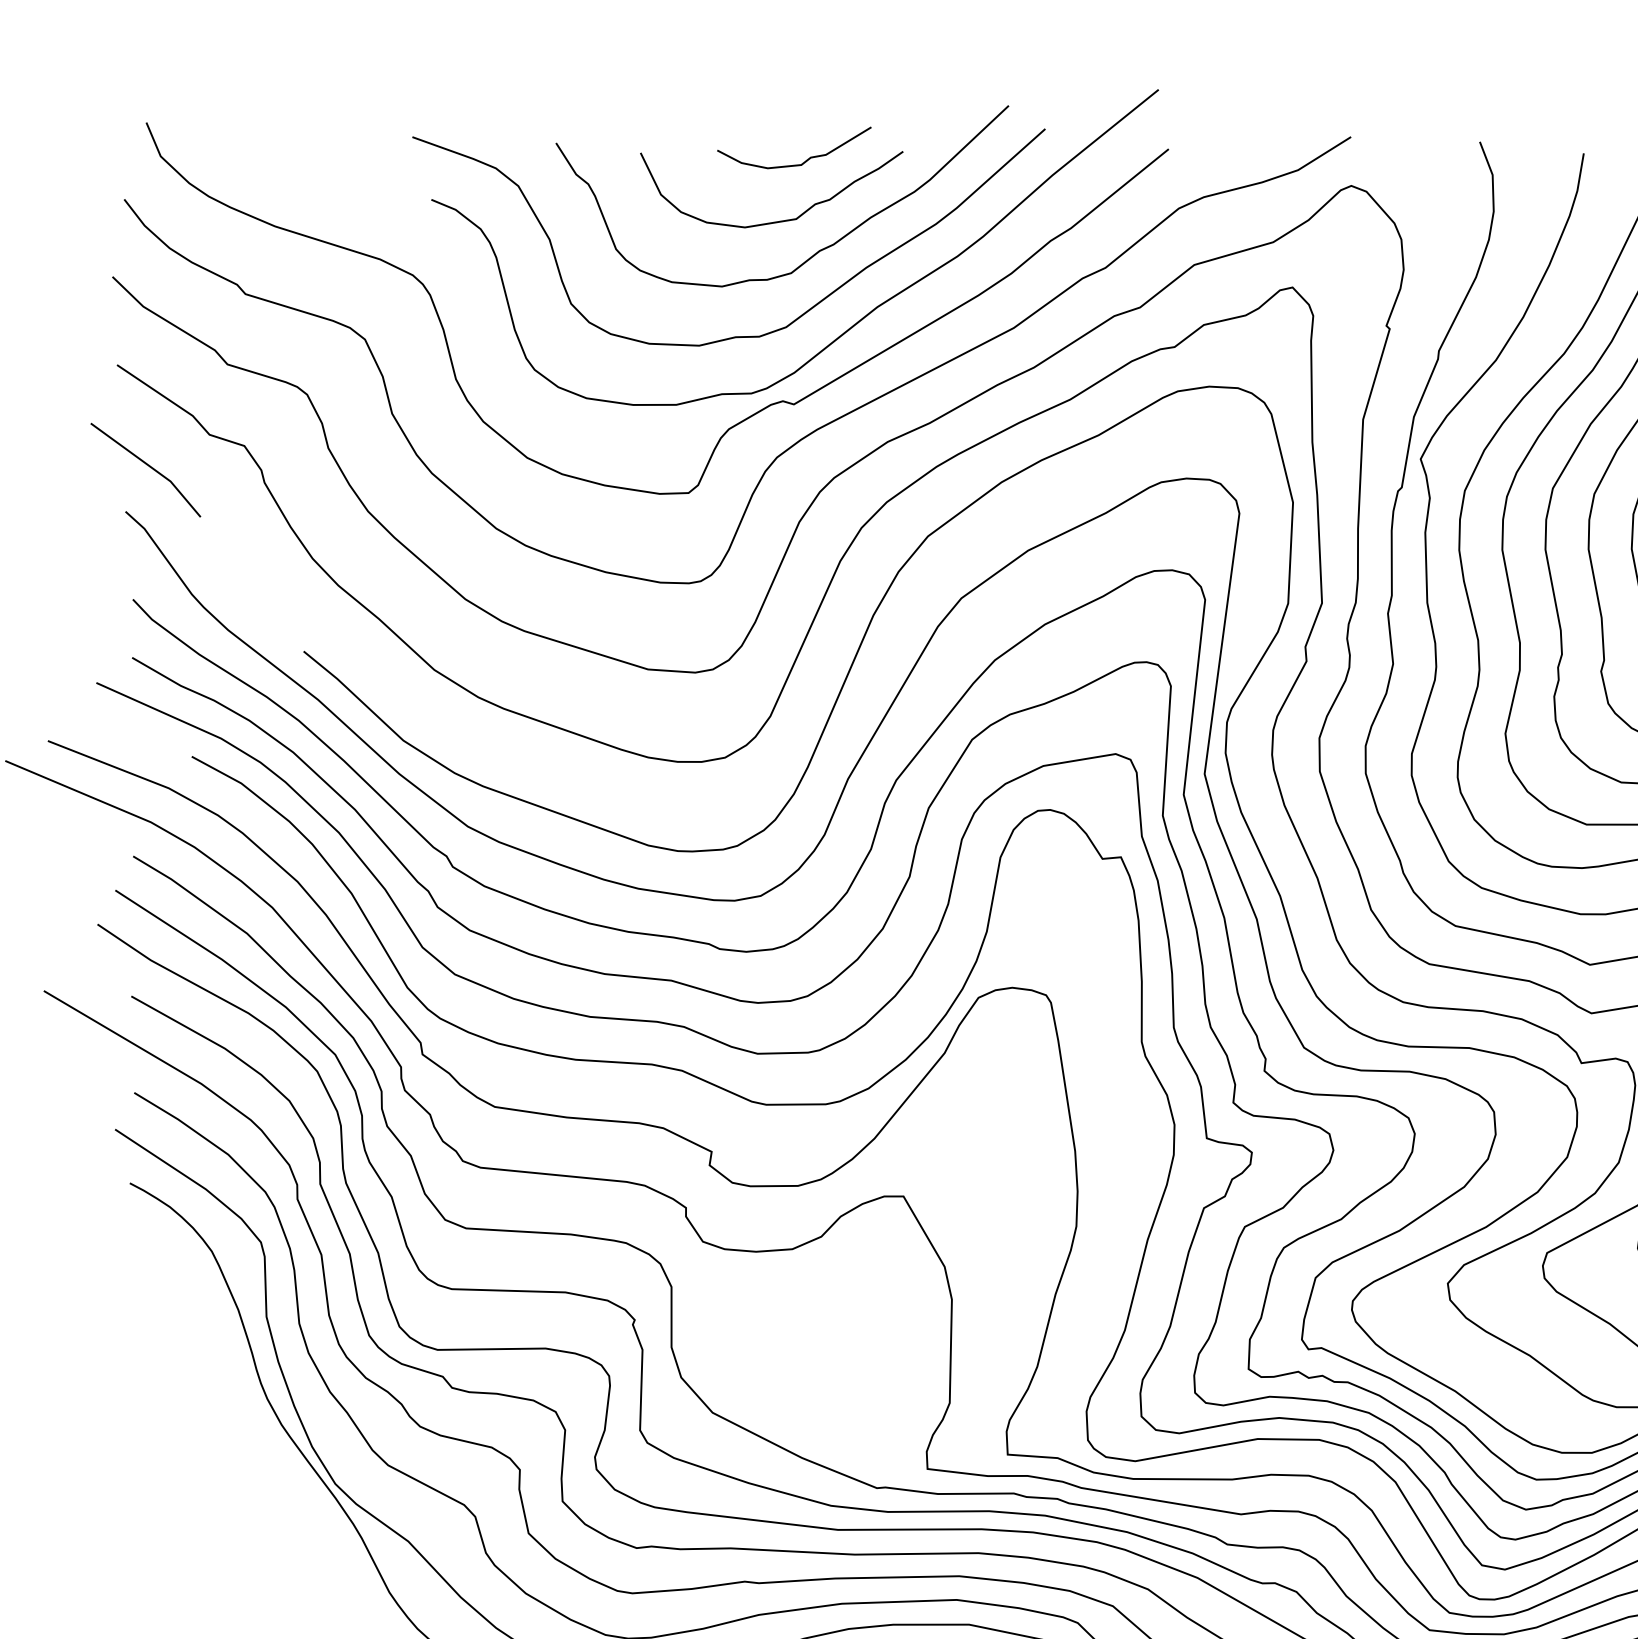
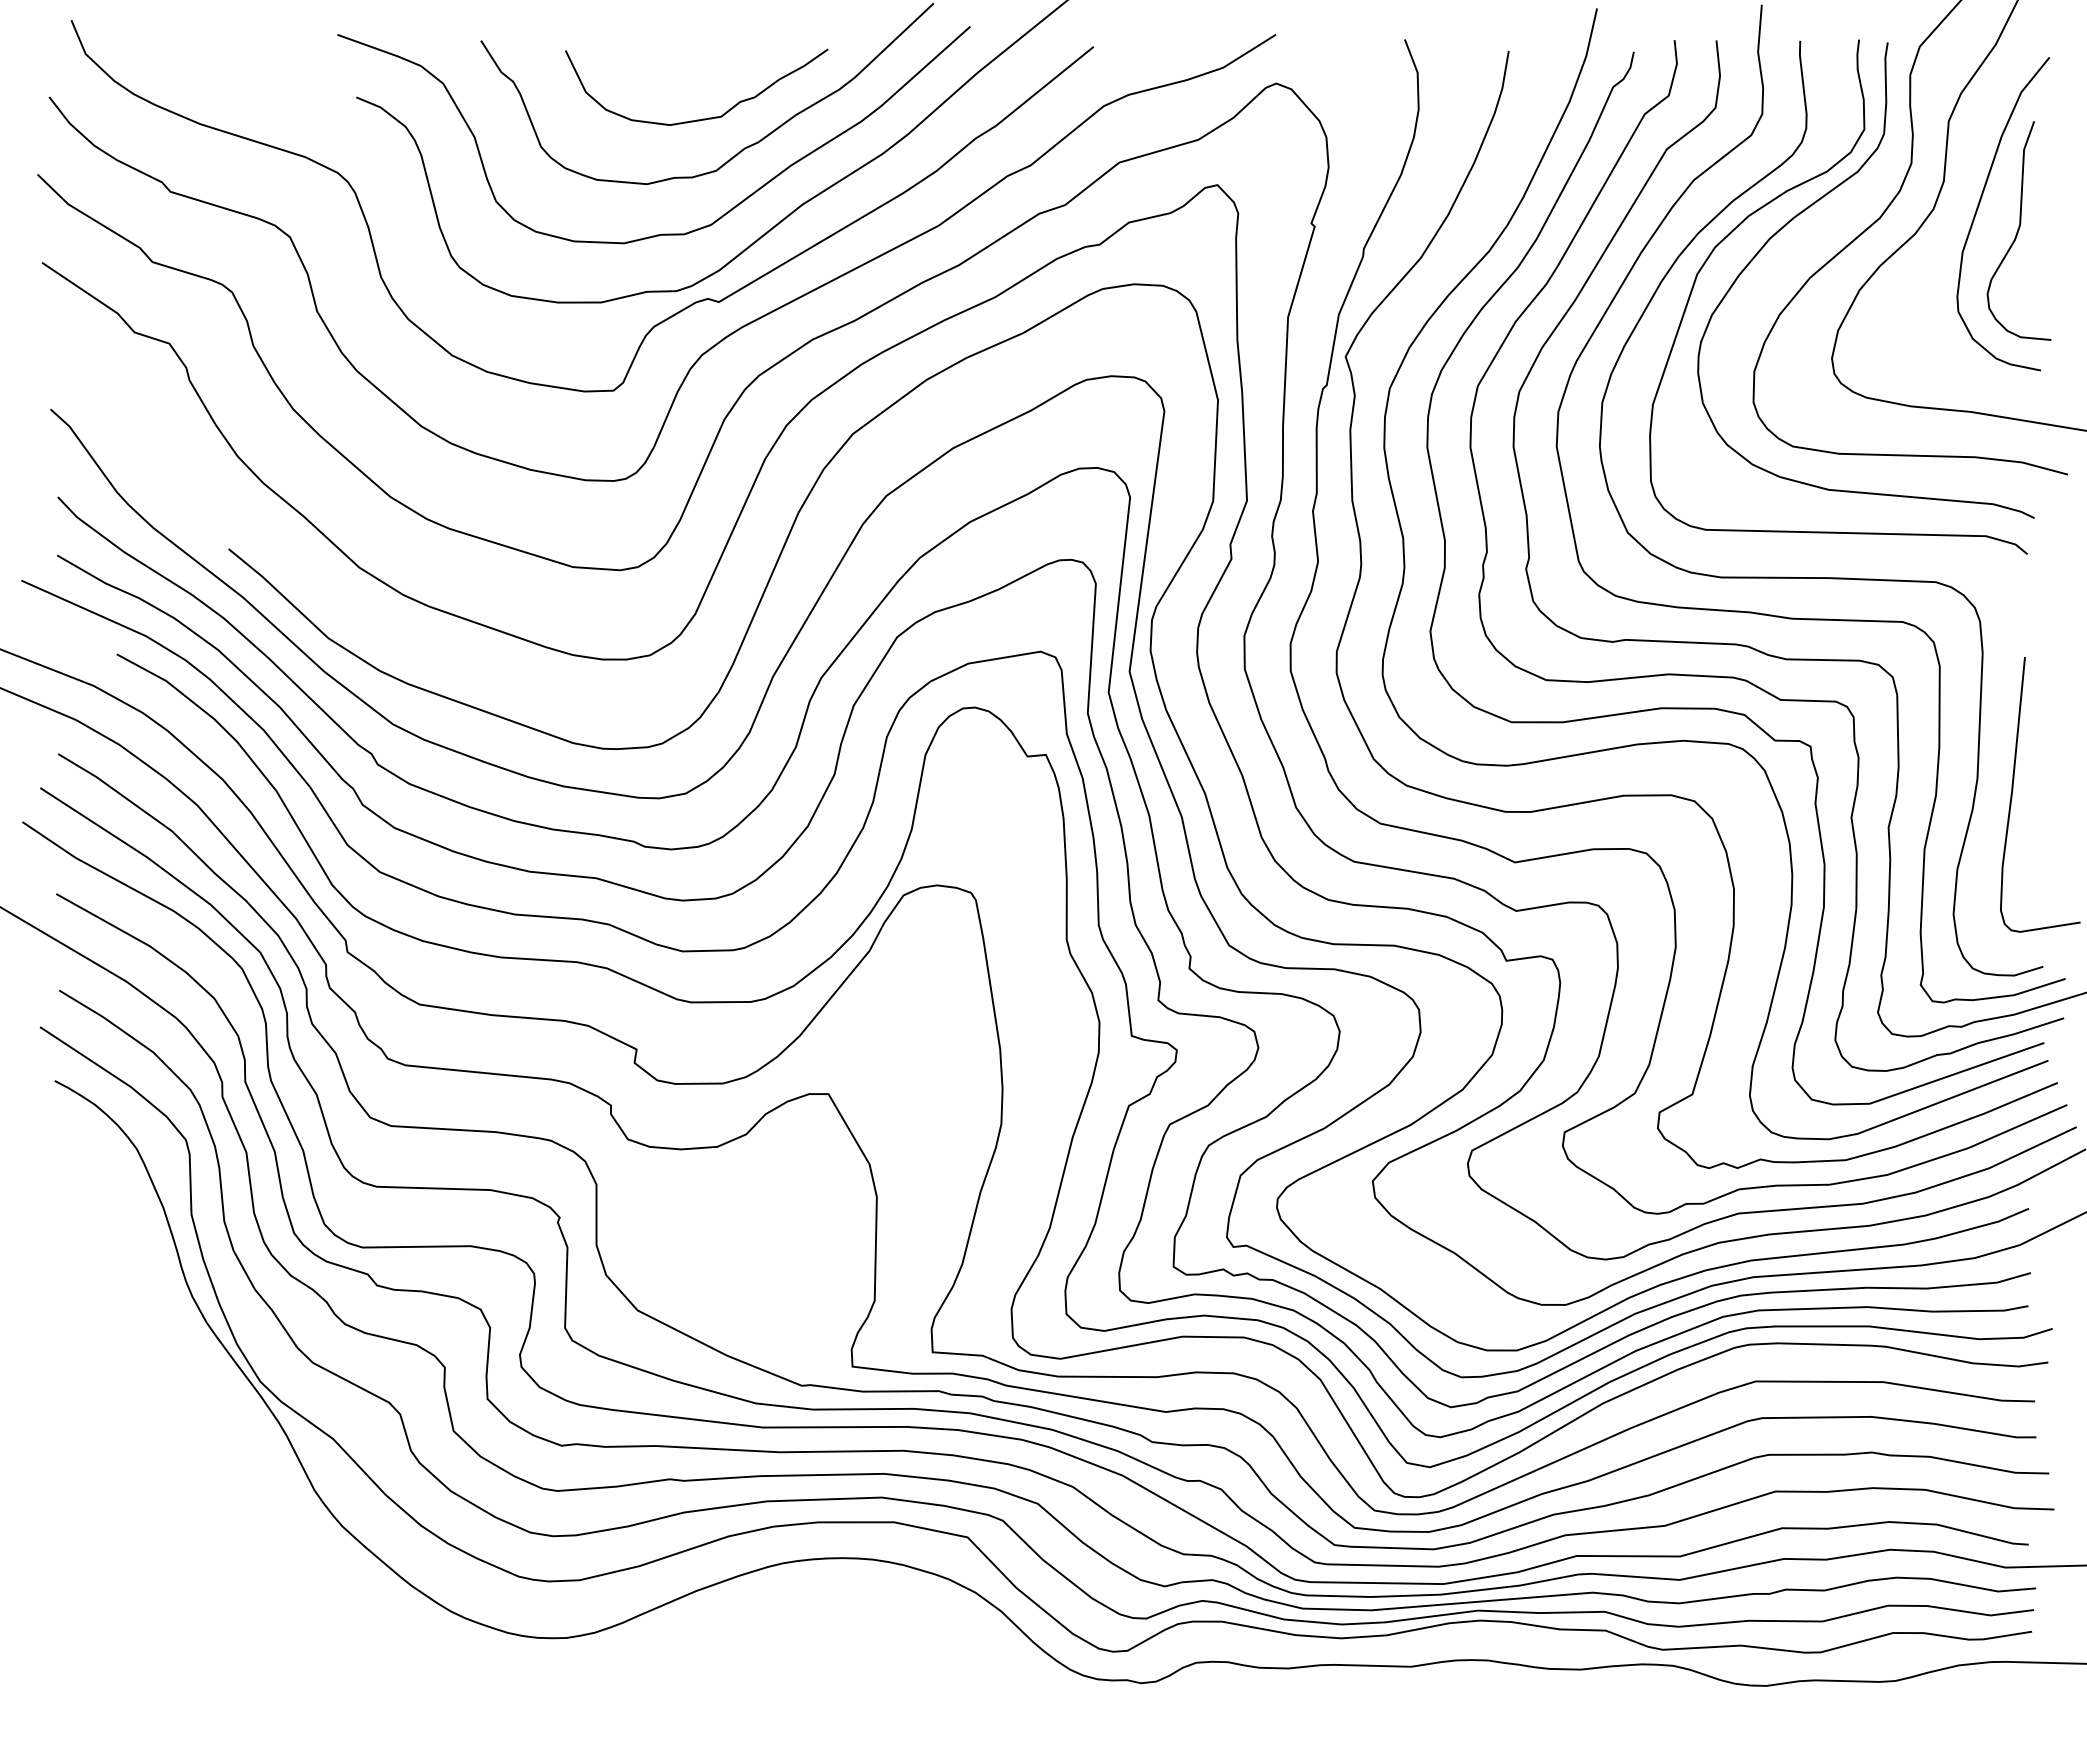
curve: (803, 161) -> (728, 59), removed
line: (148, 466) -> (73, 364), removed

